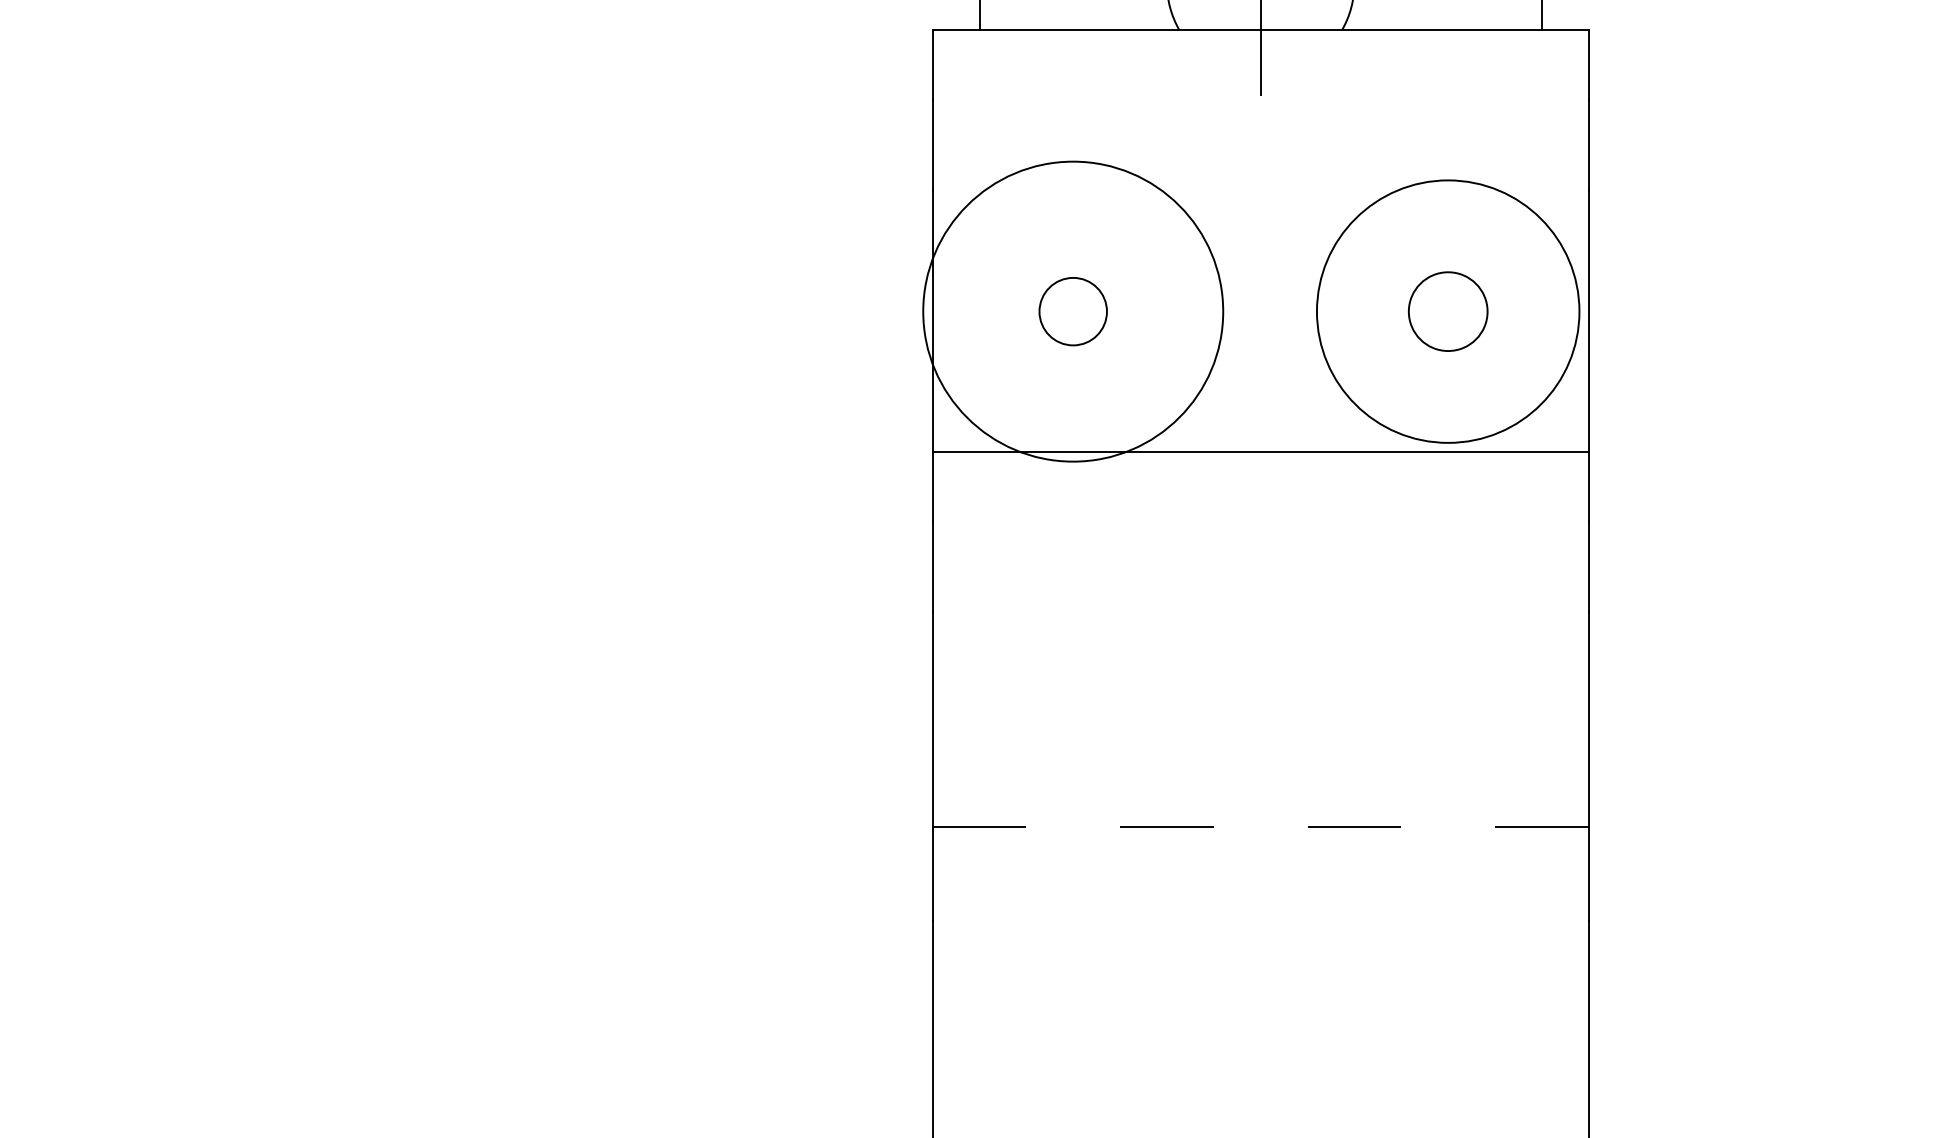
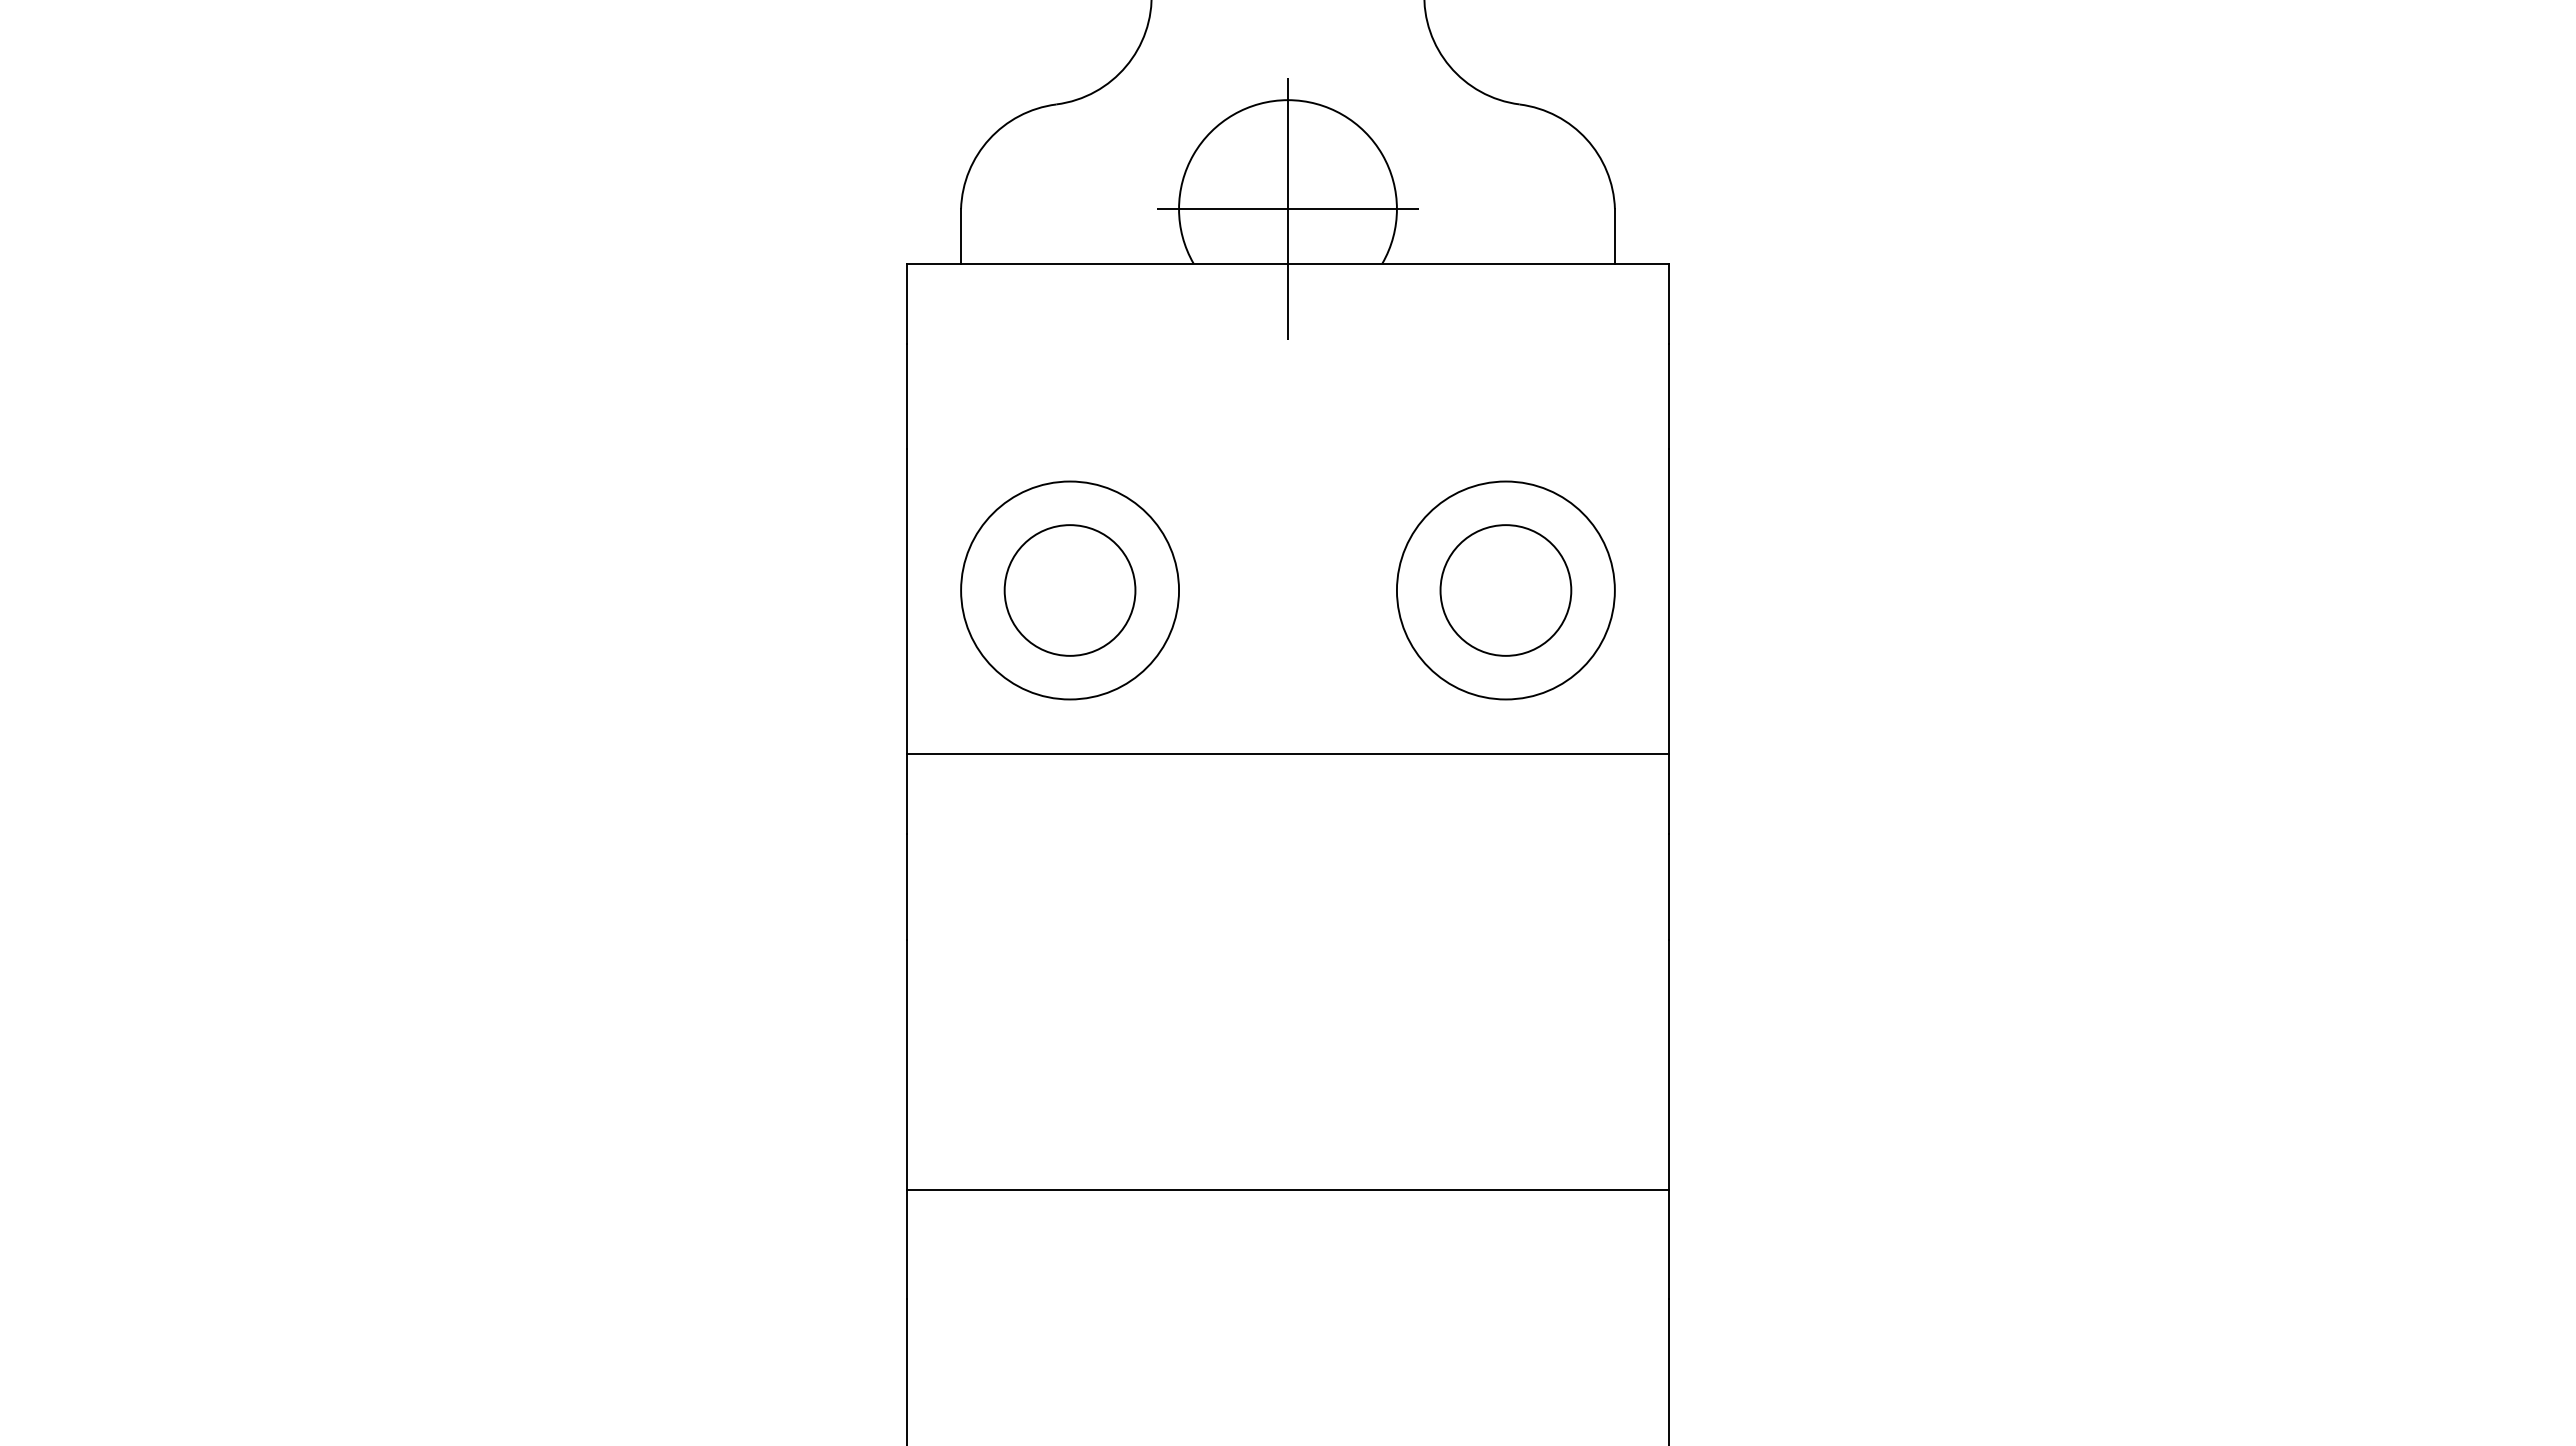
circle: (1072, 311) -> (1069, 590), size x1.67
circle: (1073, 311) -> (1070, 590), size x0.62
circle: (1447, 311) -> (1505, 590), size x0.71
circle: (1447, 311) -> (1505, 590), size x1.43
line: (1261, 826) -> (1288, 1189), dashed -> solid

